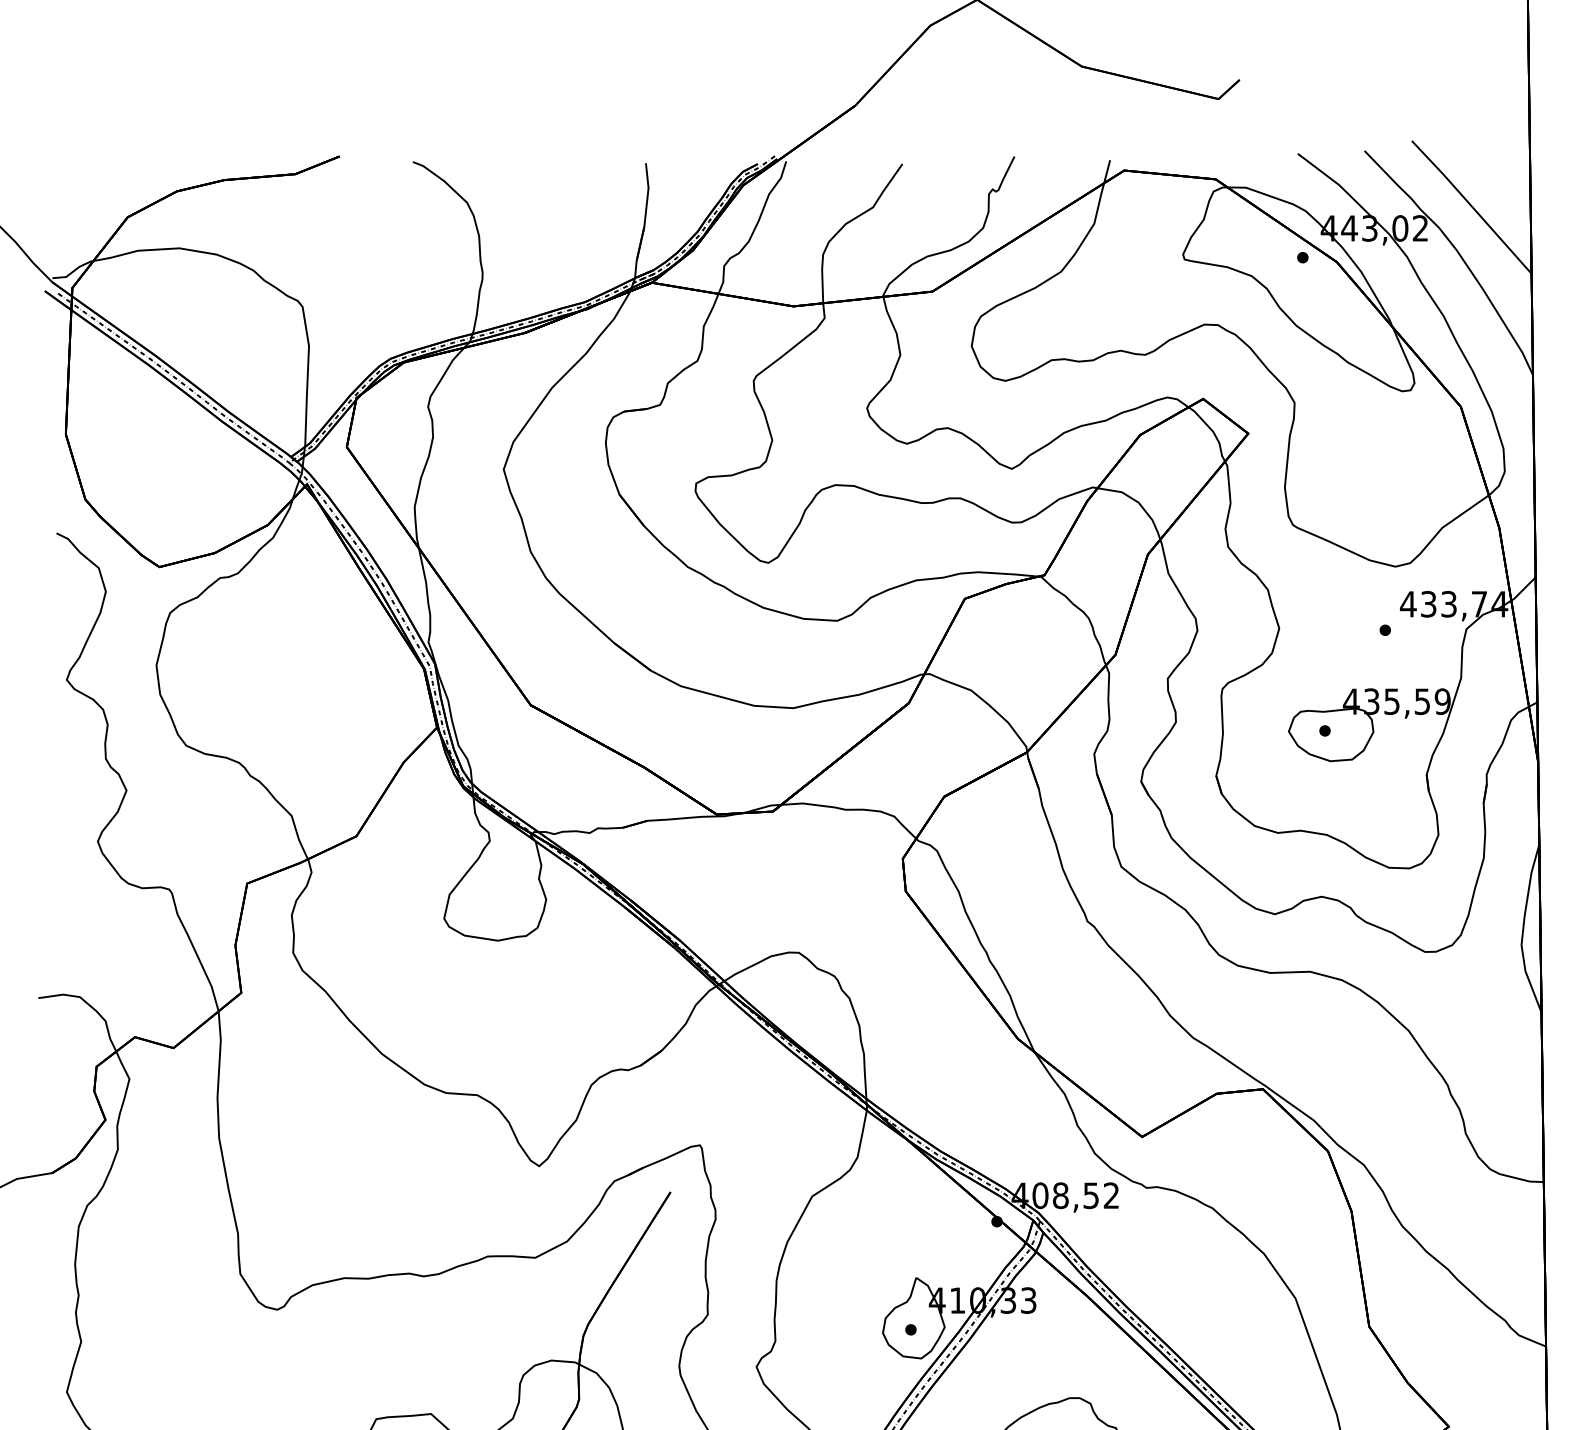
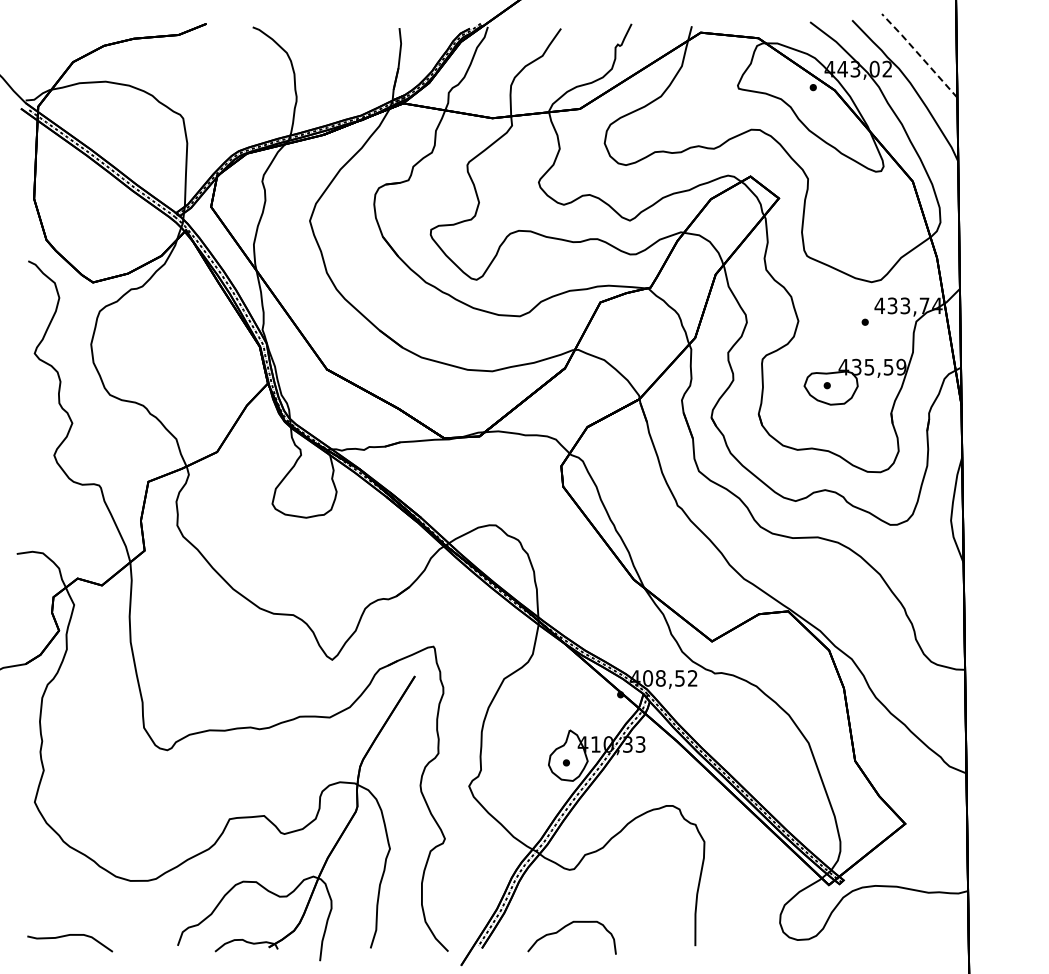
line: (1471, 205) -> (919, 54), solid -> dashed

